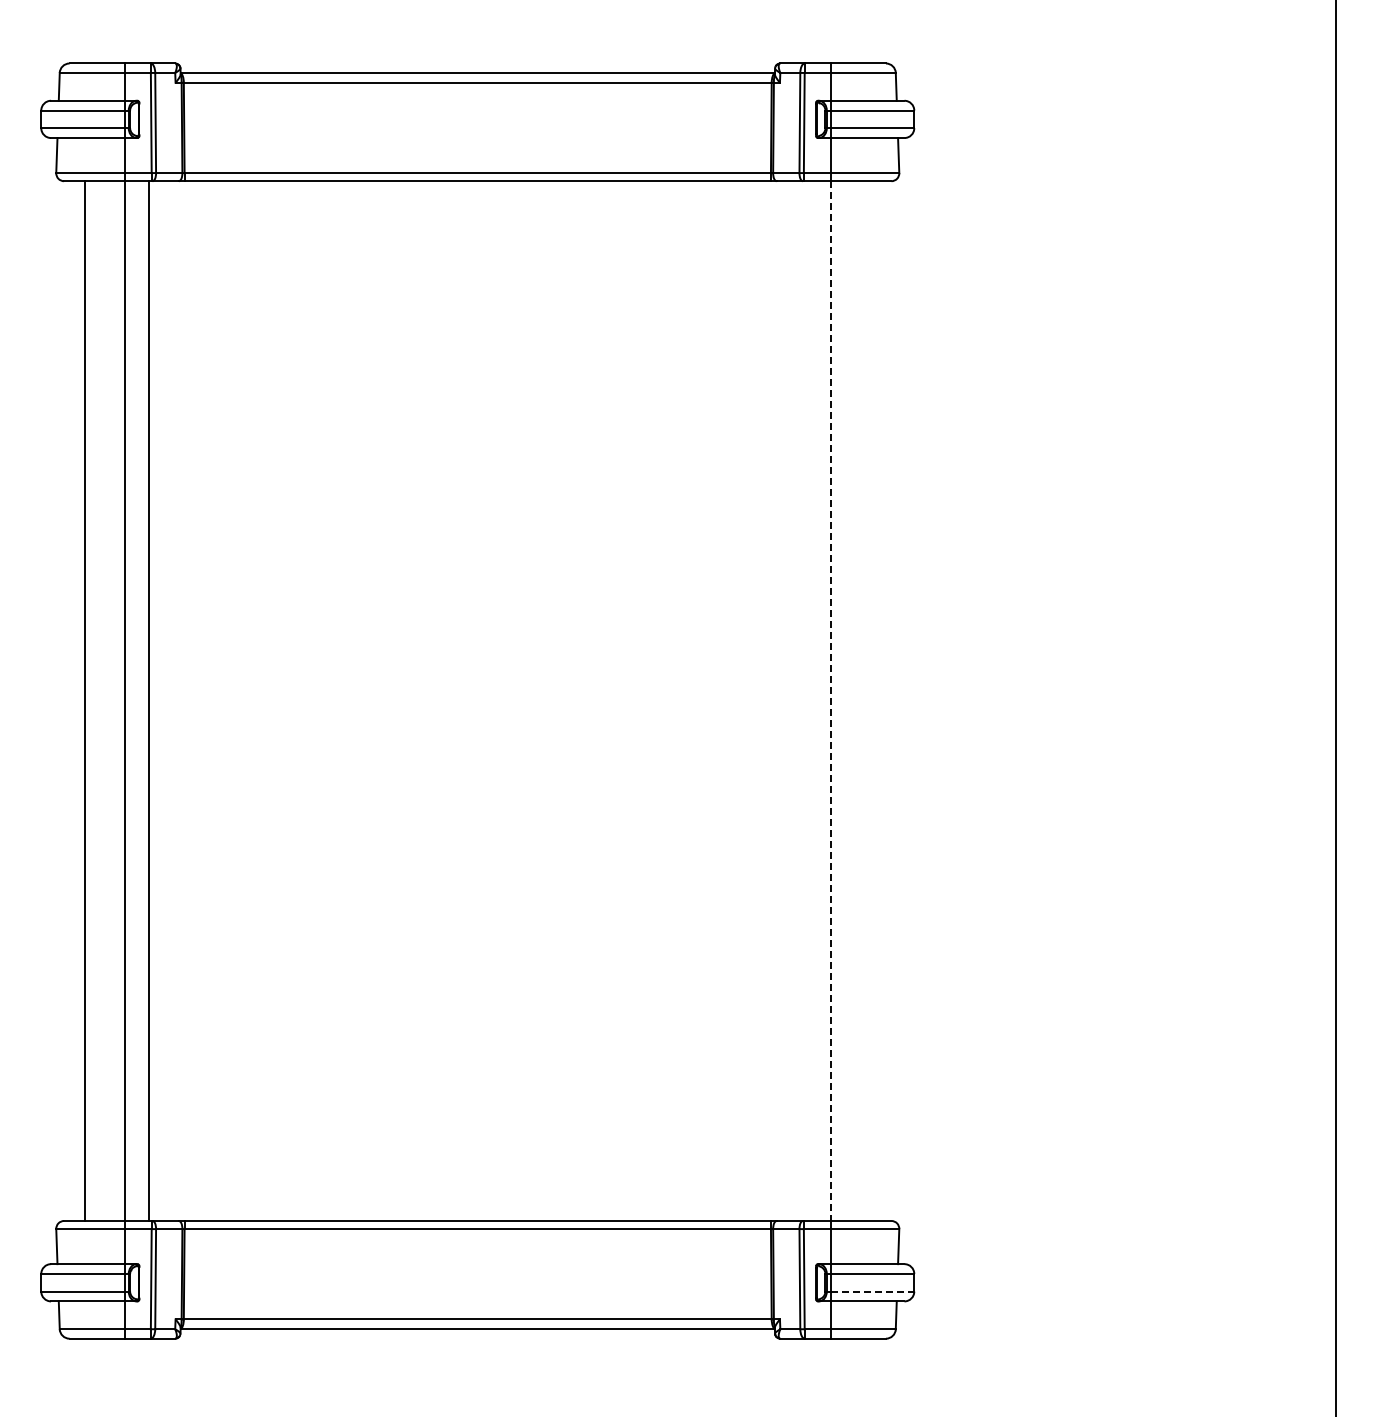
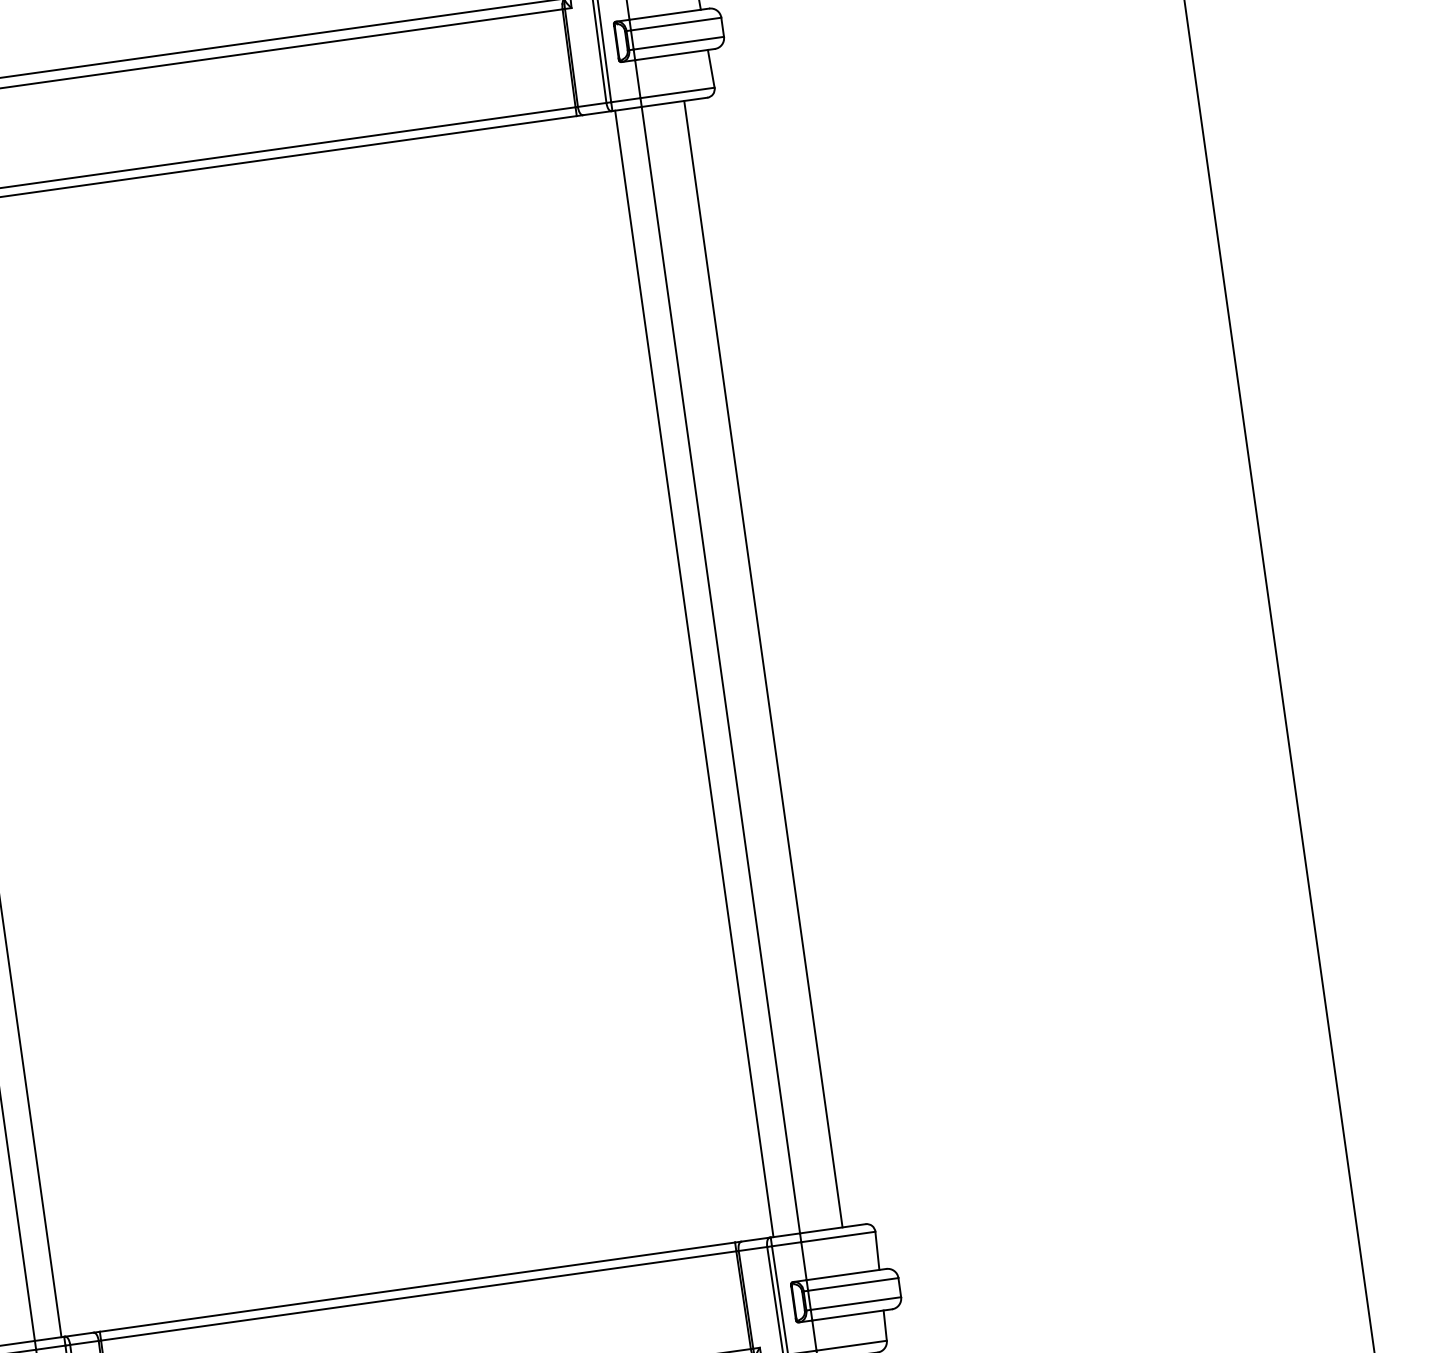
line: (806, 700) -> (694, 673), added
line: (870, 700) -> (763, 663), added
line: (830, 701) -> (720, 670), dashed -> solid
line: (872, 1291) -> (855, 1303), dashed -> solid

